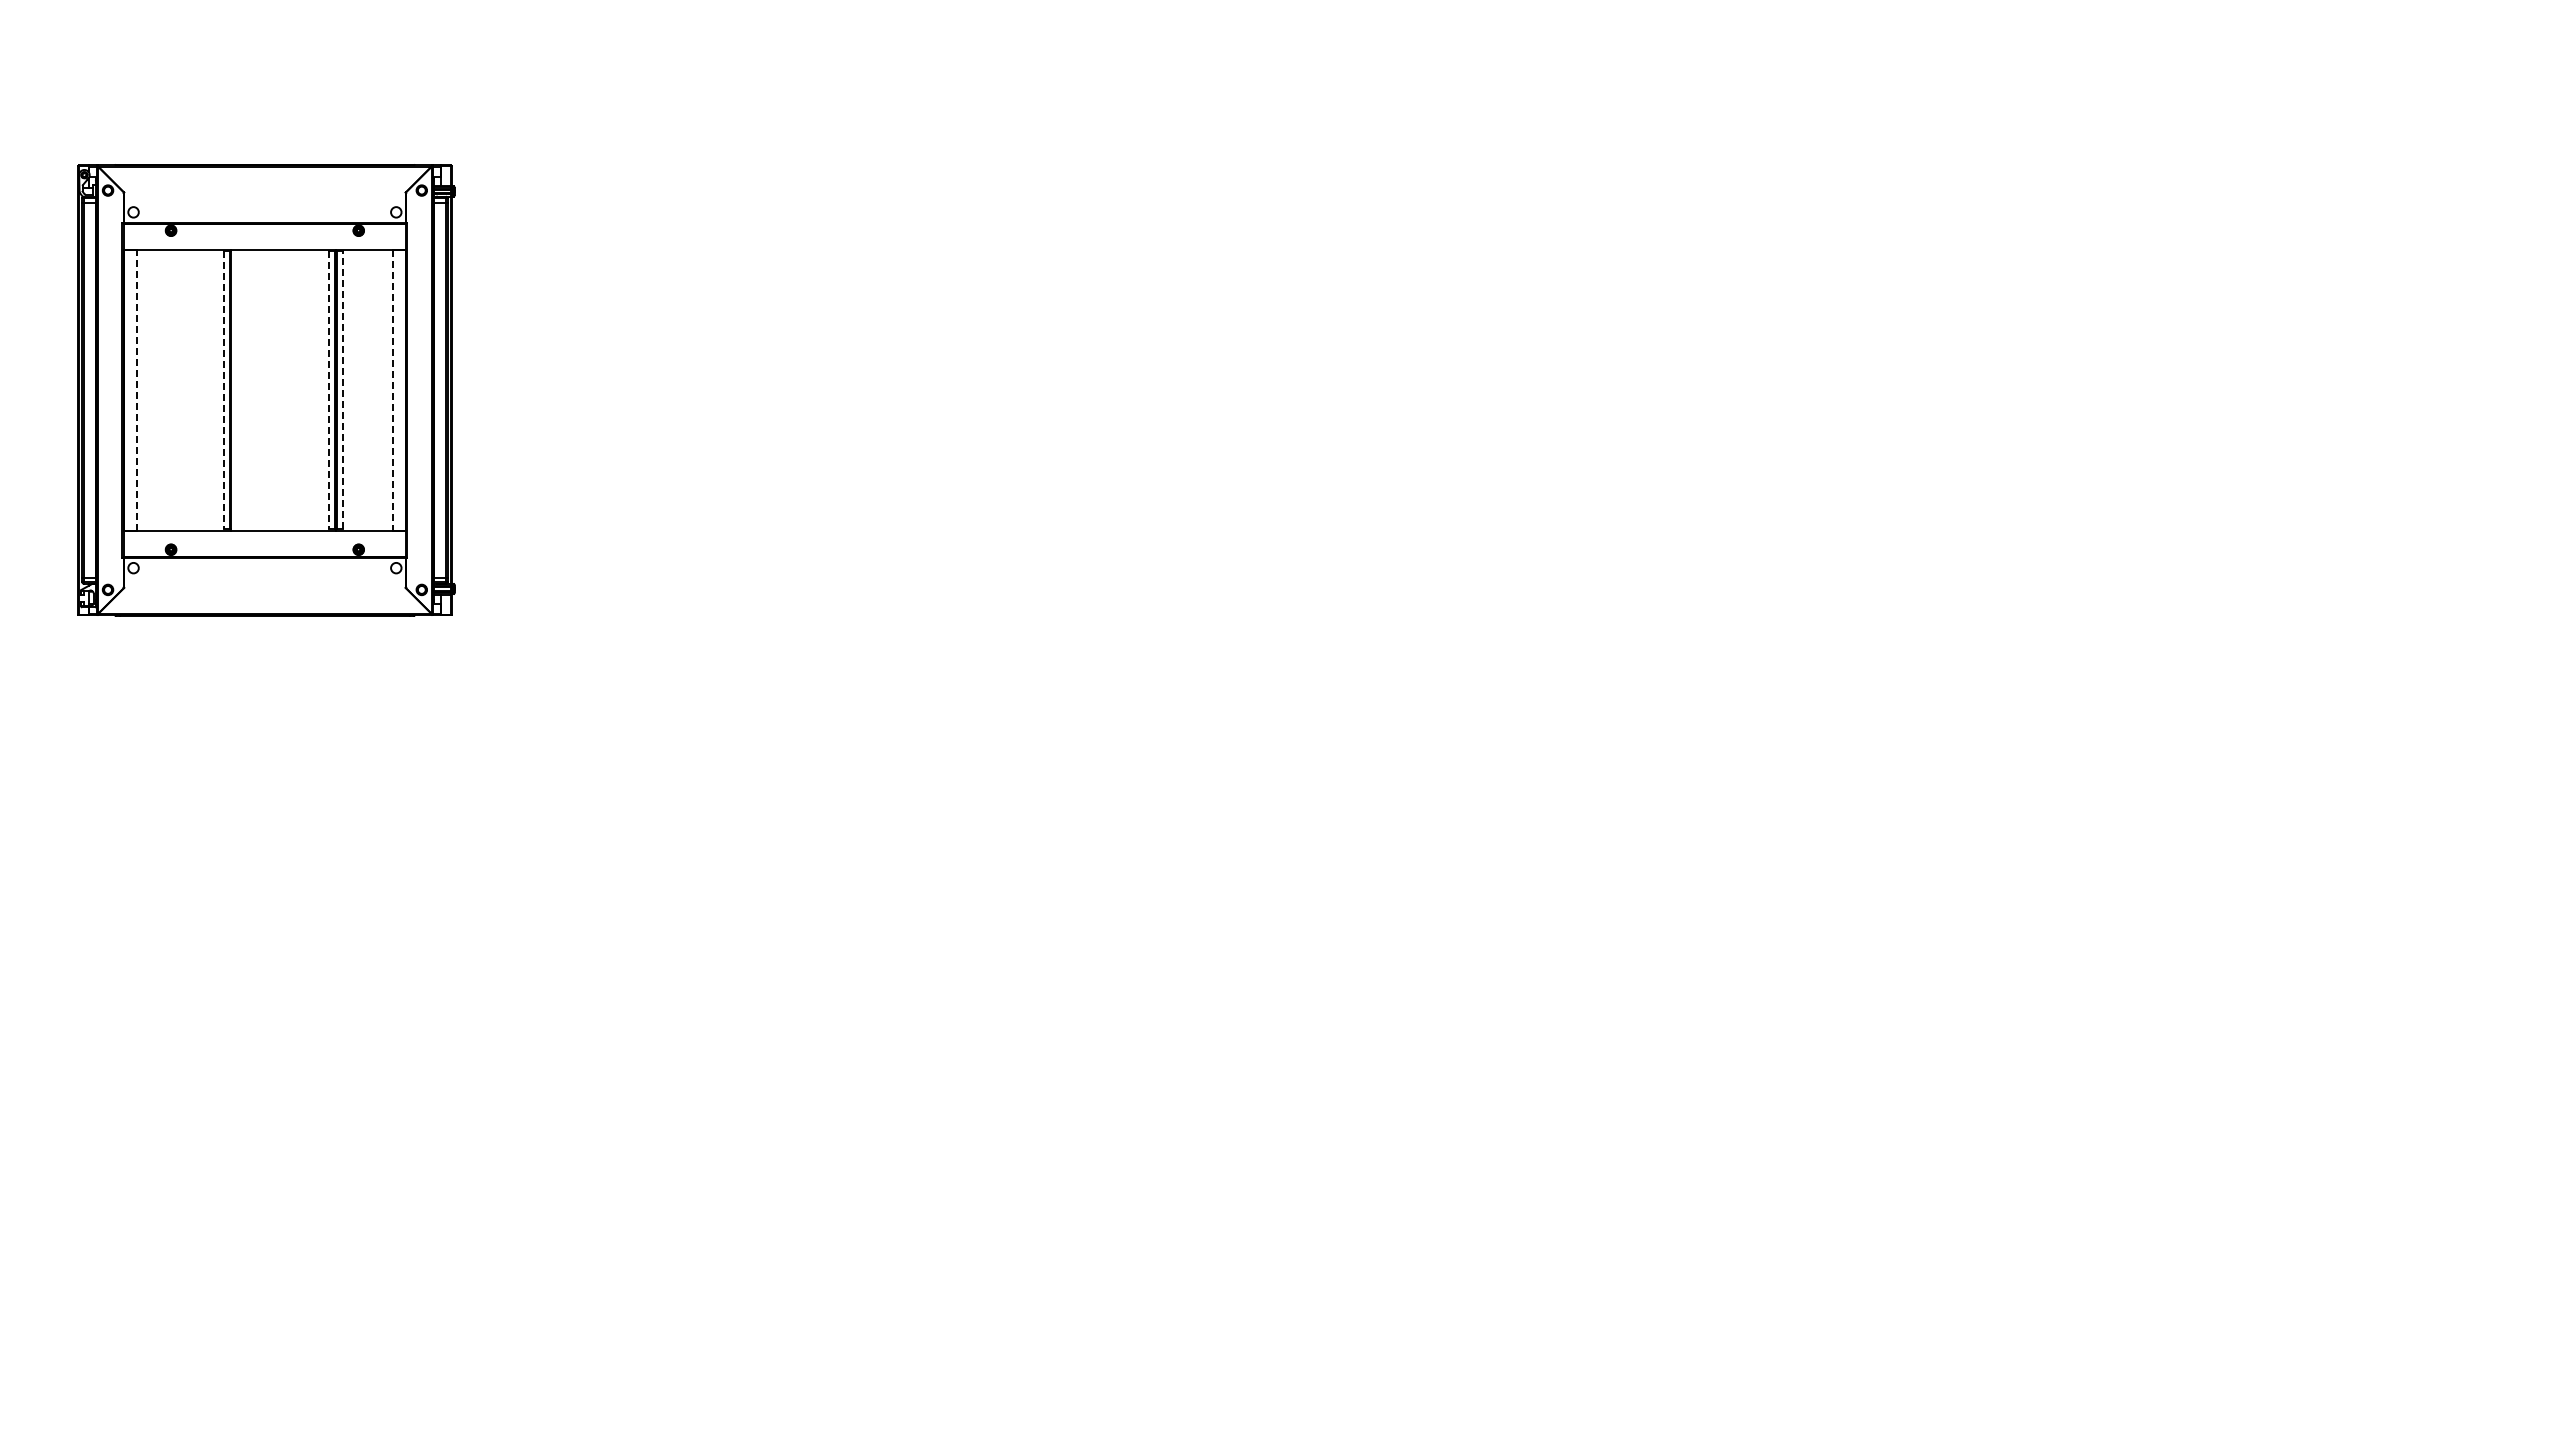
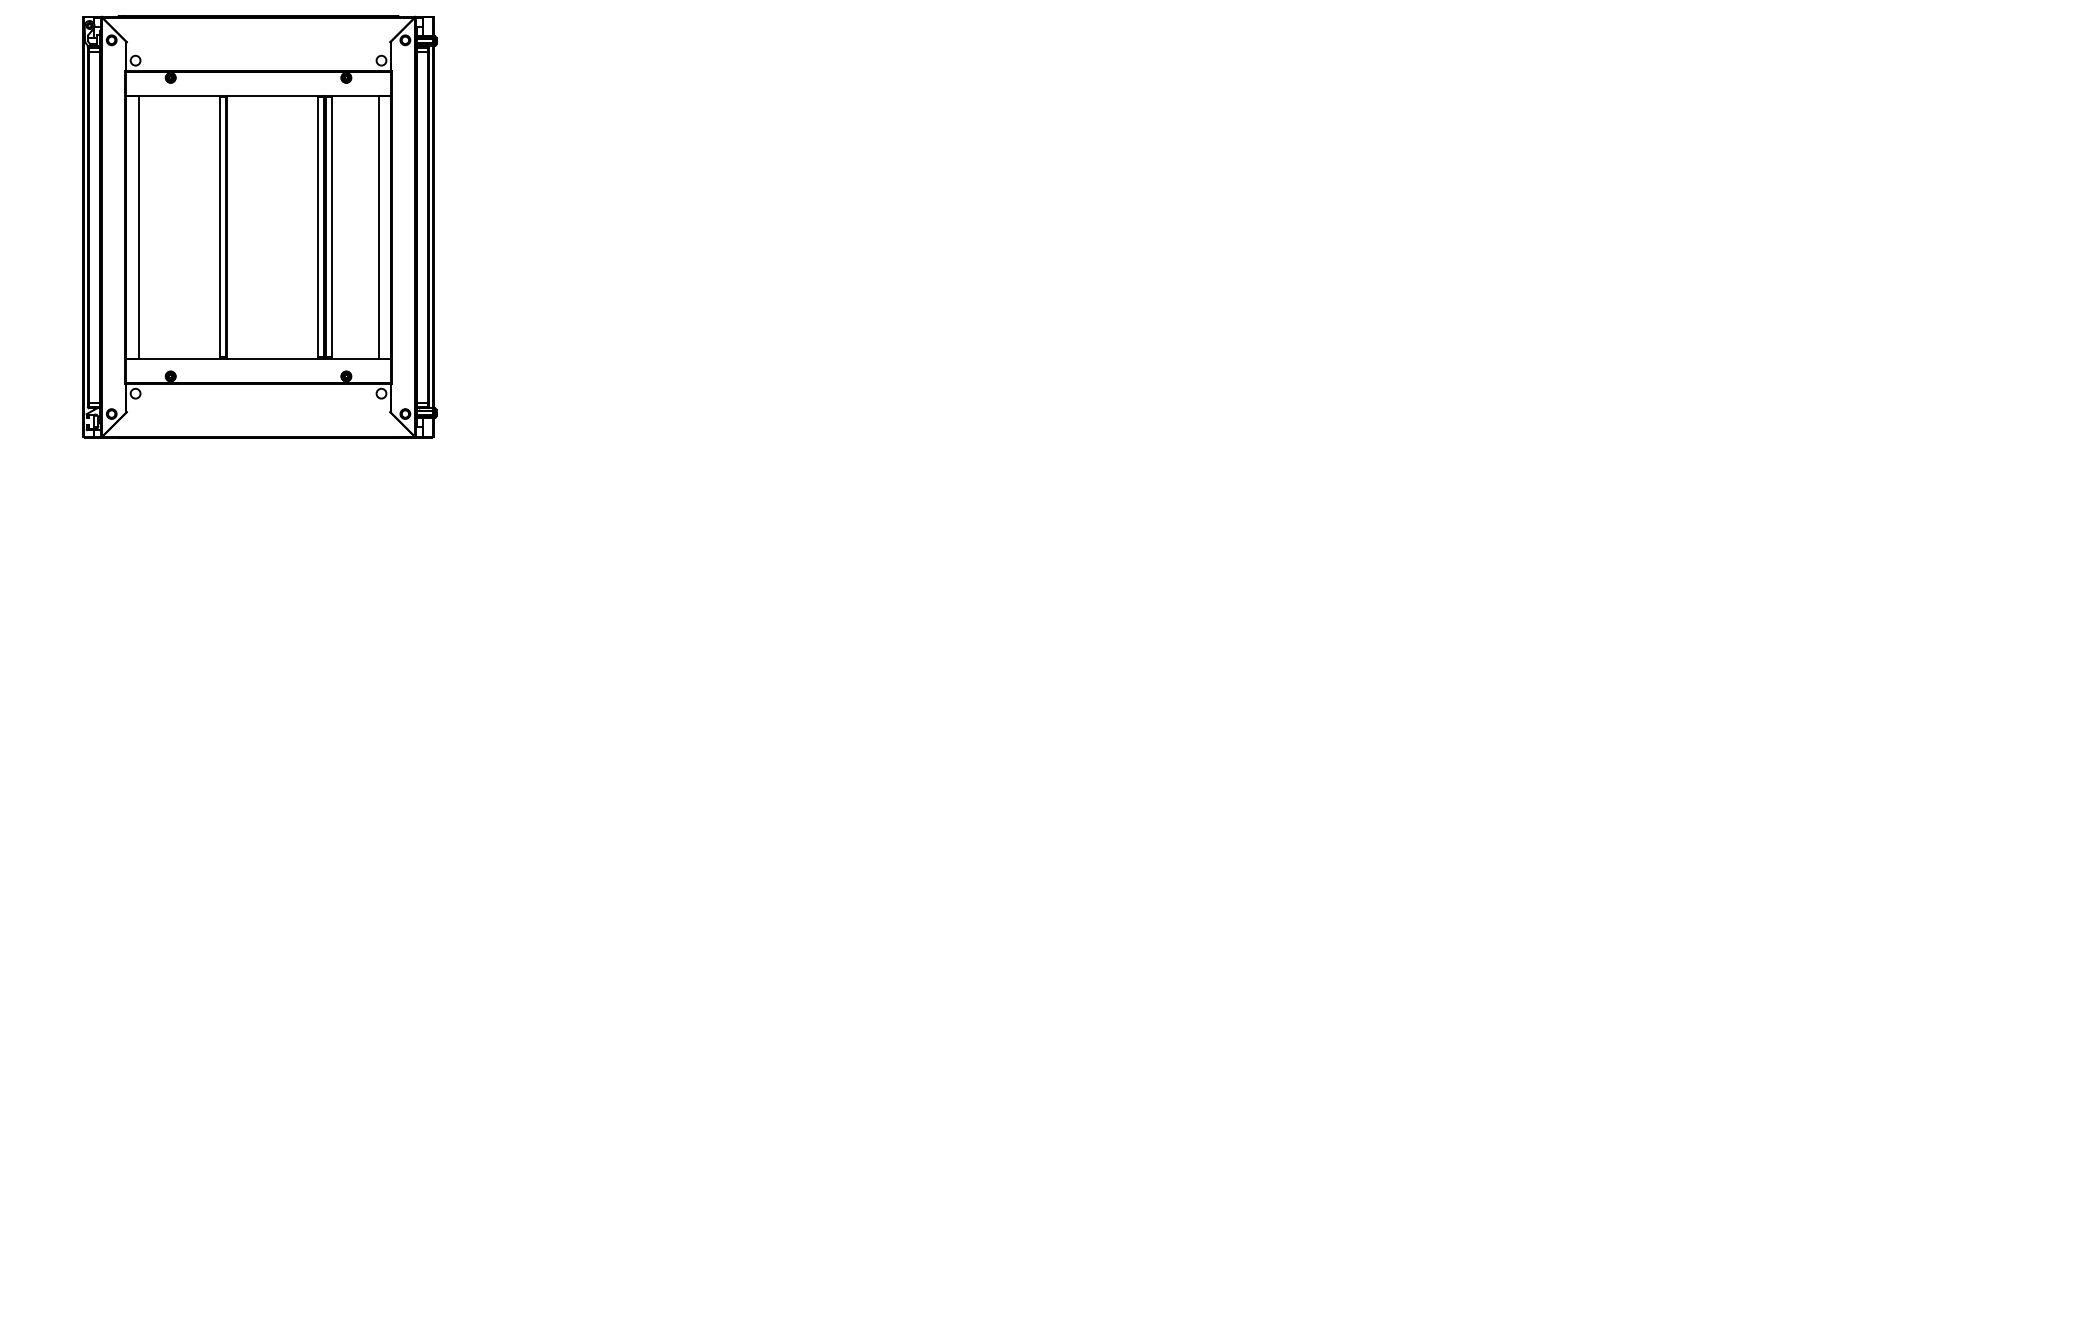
line: (136, 389) -> (138, 226), dashed -> solid
line: (224, 390) -> (220, 227), dashed -> solid
line: (328, 390) -> (318, 227), dashed -> solid
line: (343, 390) -> (332, 227), dashed -> solid
line: (393, 390) -> (378, 227), dashed -> solid

